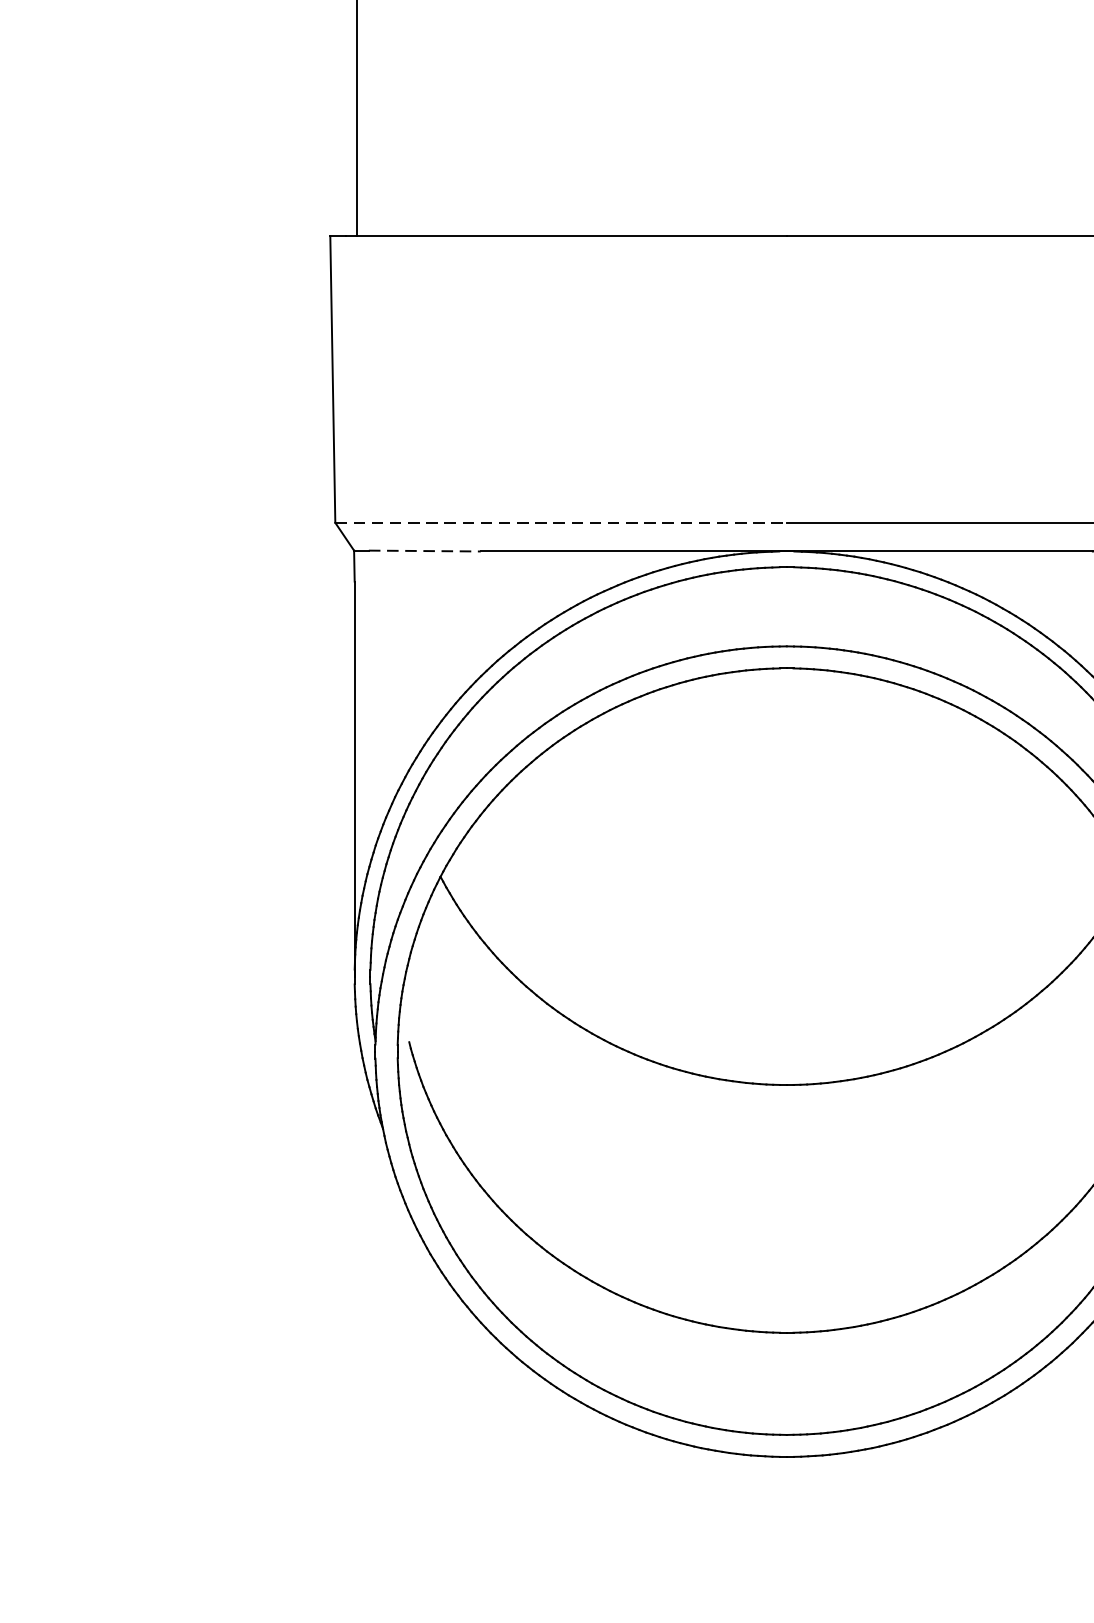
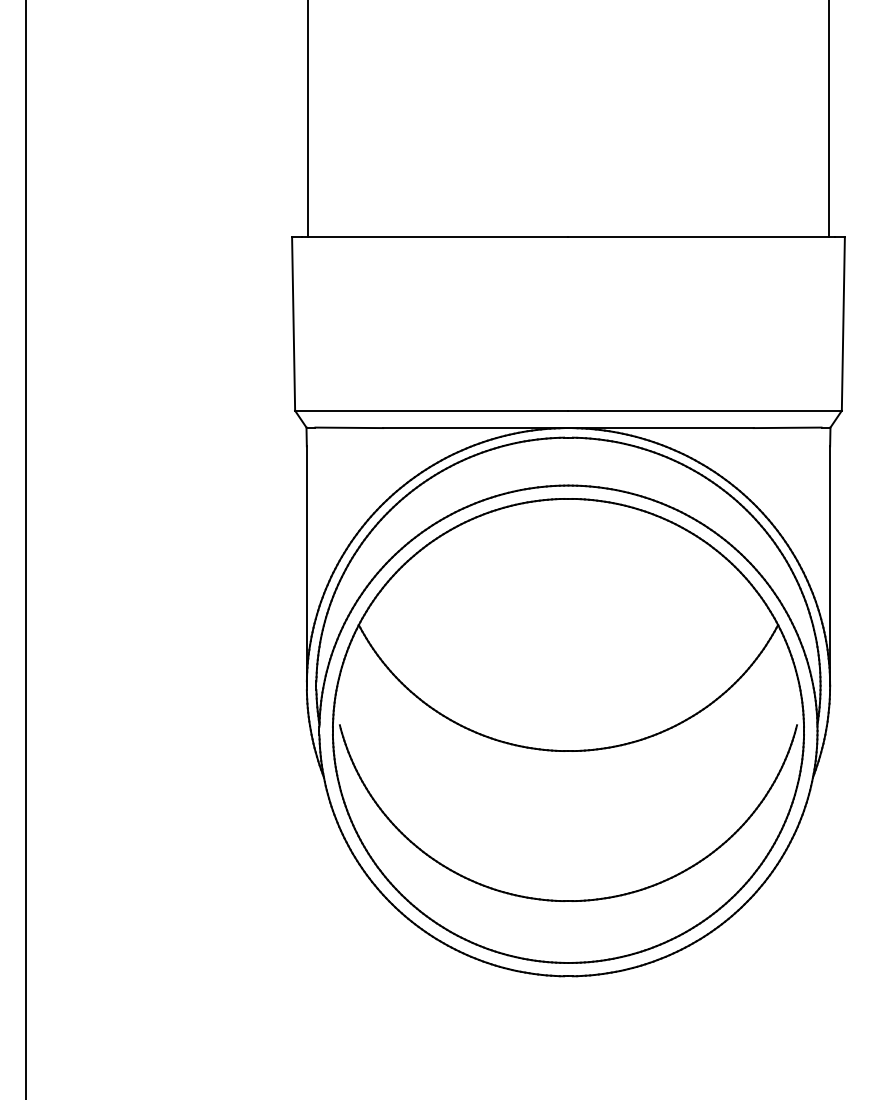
line: (560, 522) -> (431, 410), dashed -> solid
line: (425, 550) -> (349, 427), dashed -> solid

